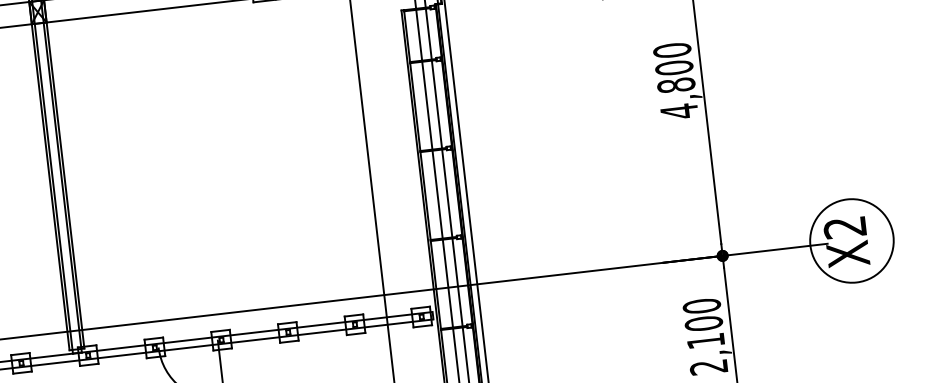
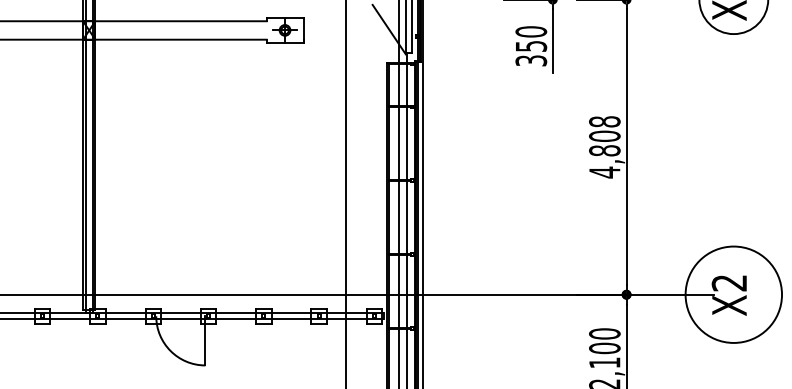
text: (671, 50) -> (604, 121), 4,800 -> 4,808
circle: (851, 240) -> (733, 294), size x1.4

